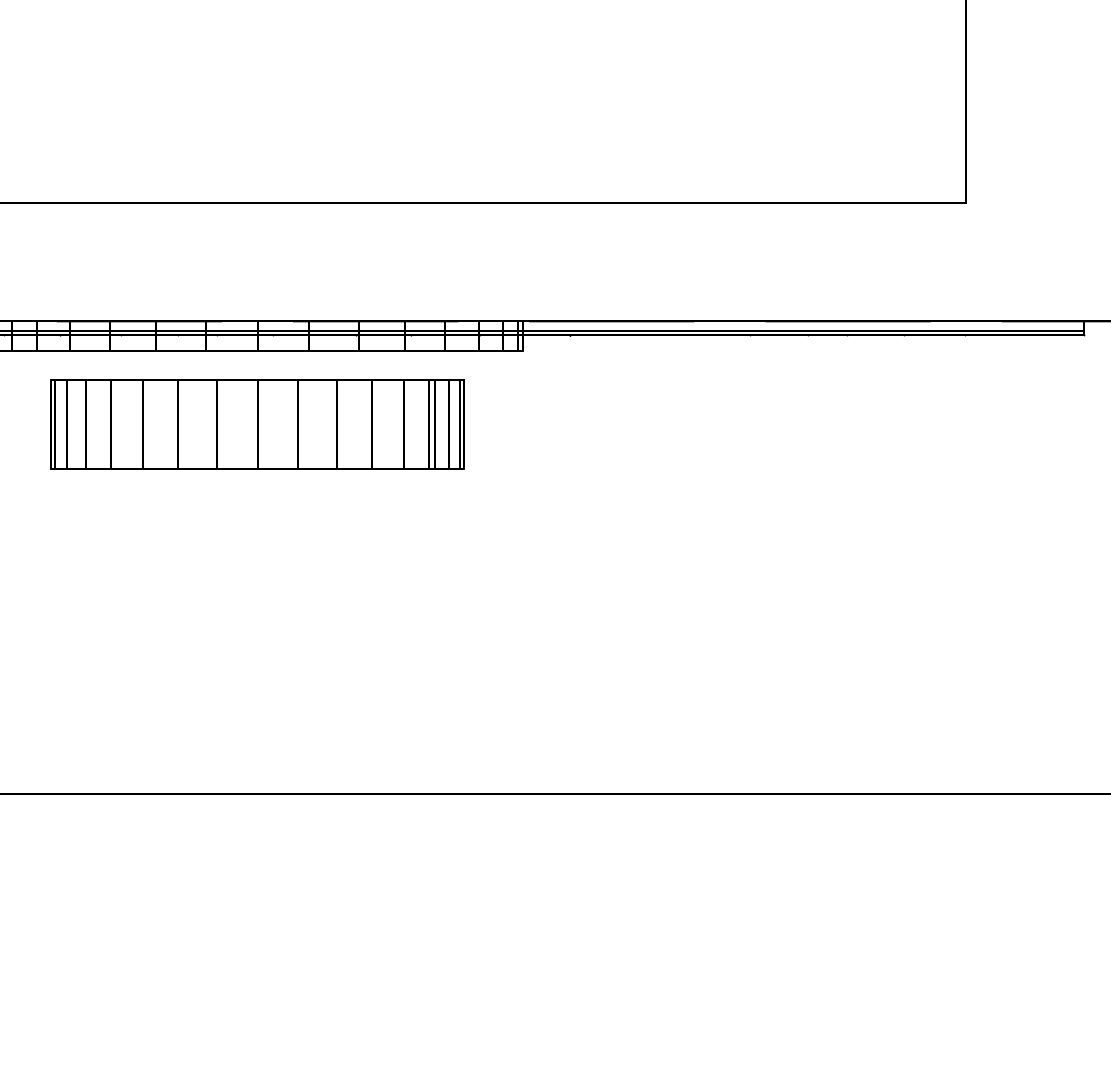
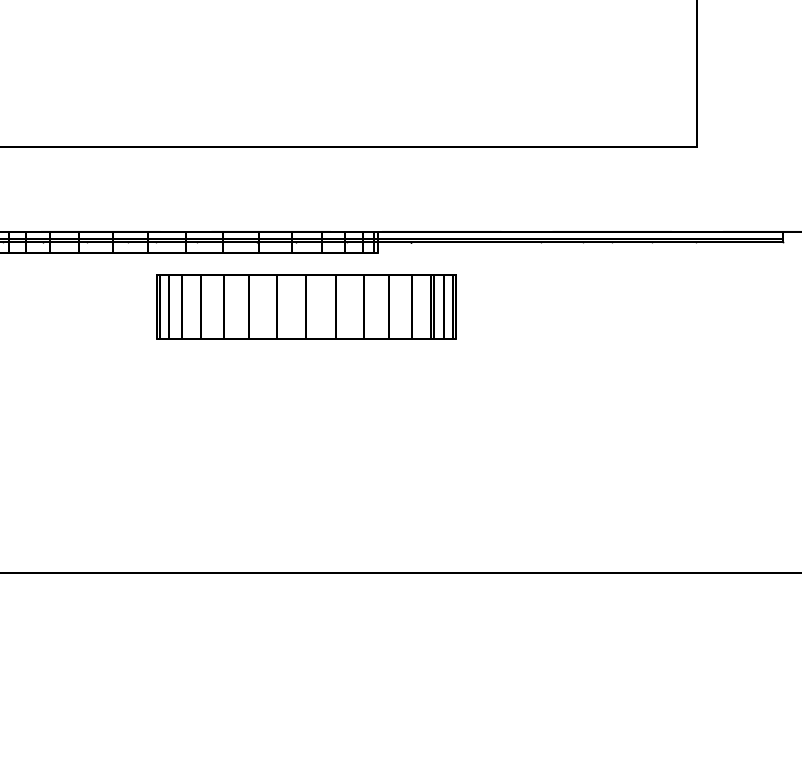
part: (257, 424) -> (306, 306), moved

